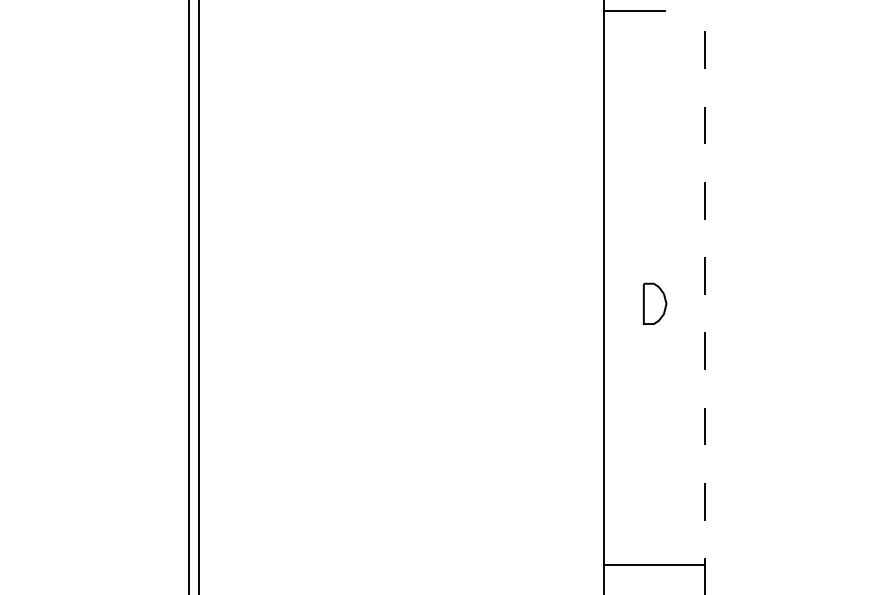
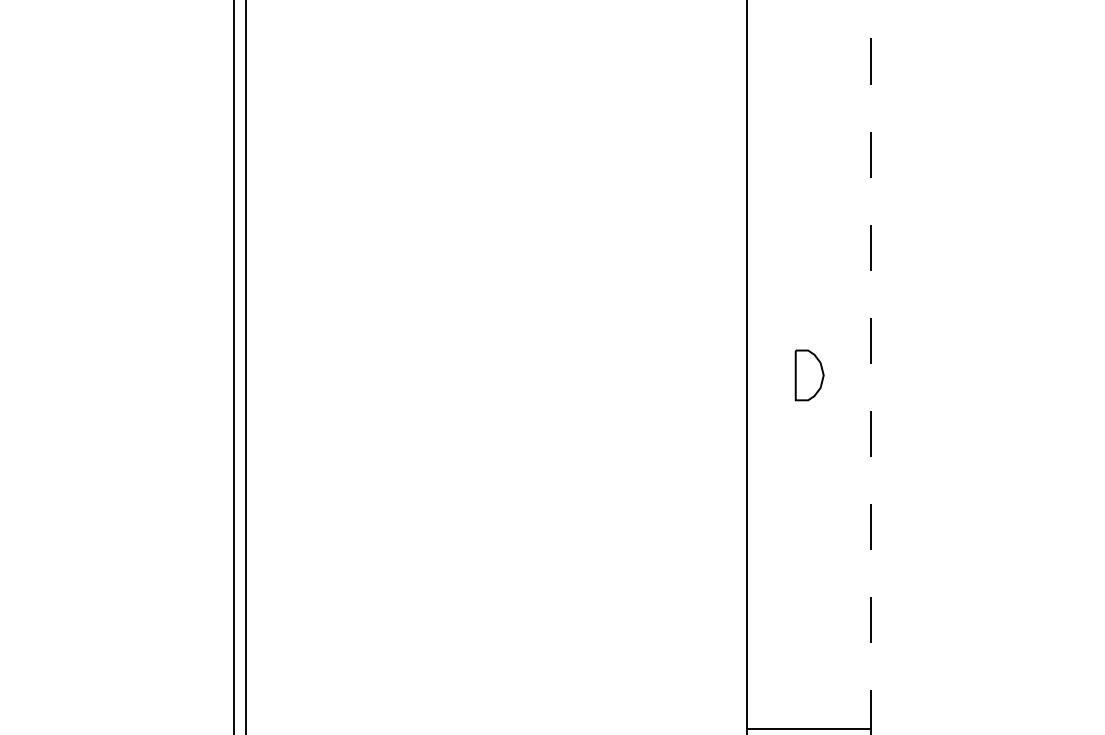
line: (633, 11) -> (783, 13), removed
line: (654, 565) -> (808, 729), moved

